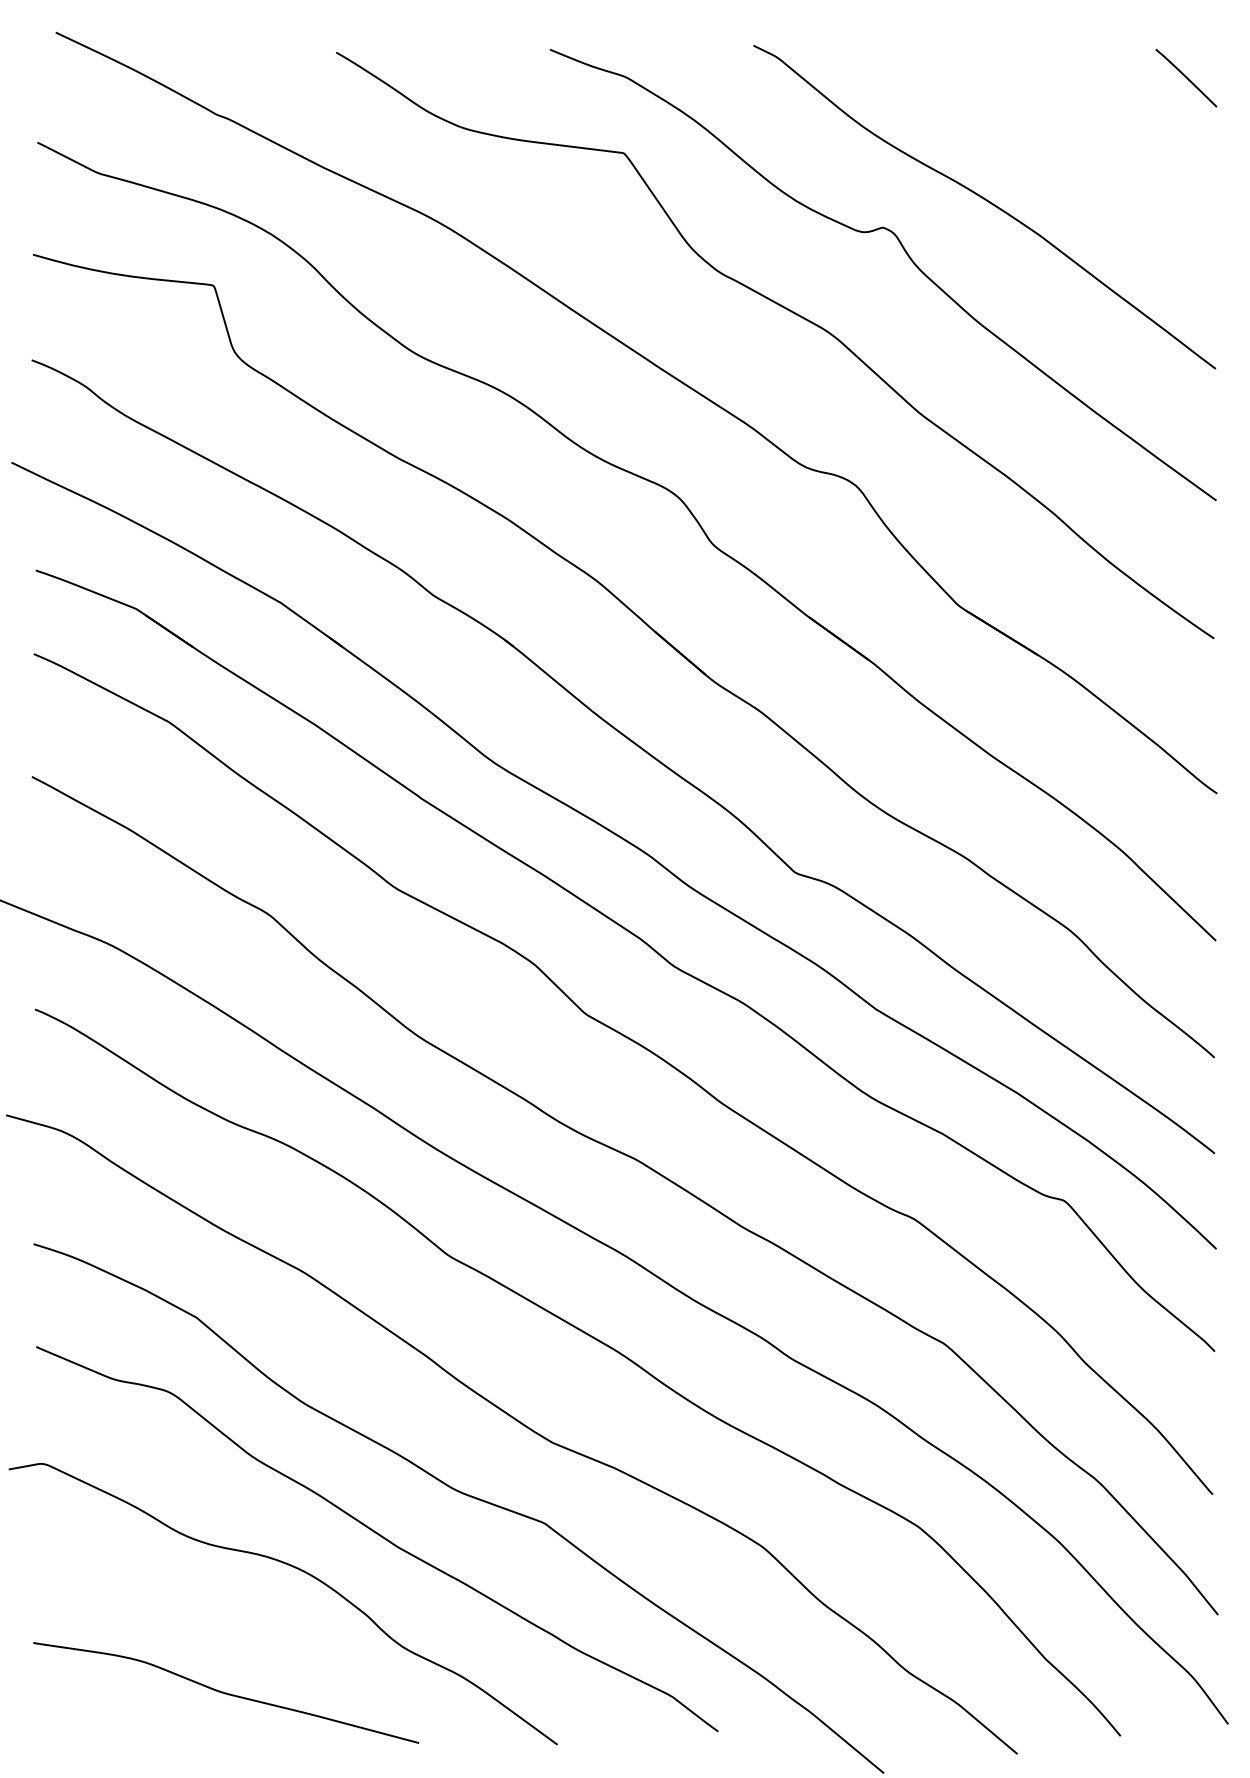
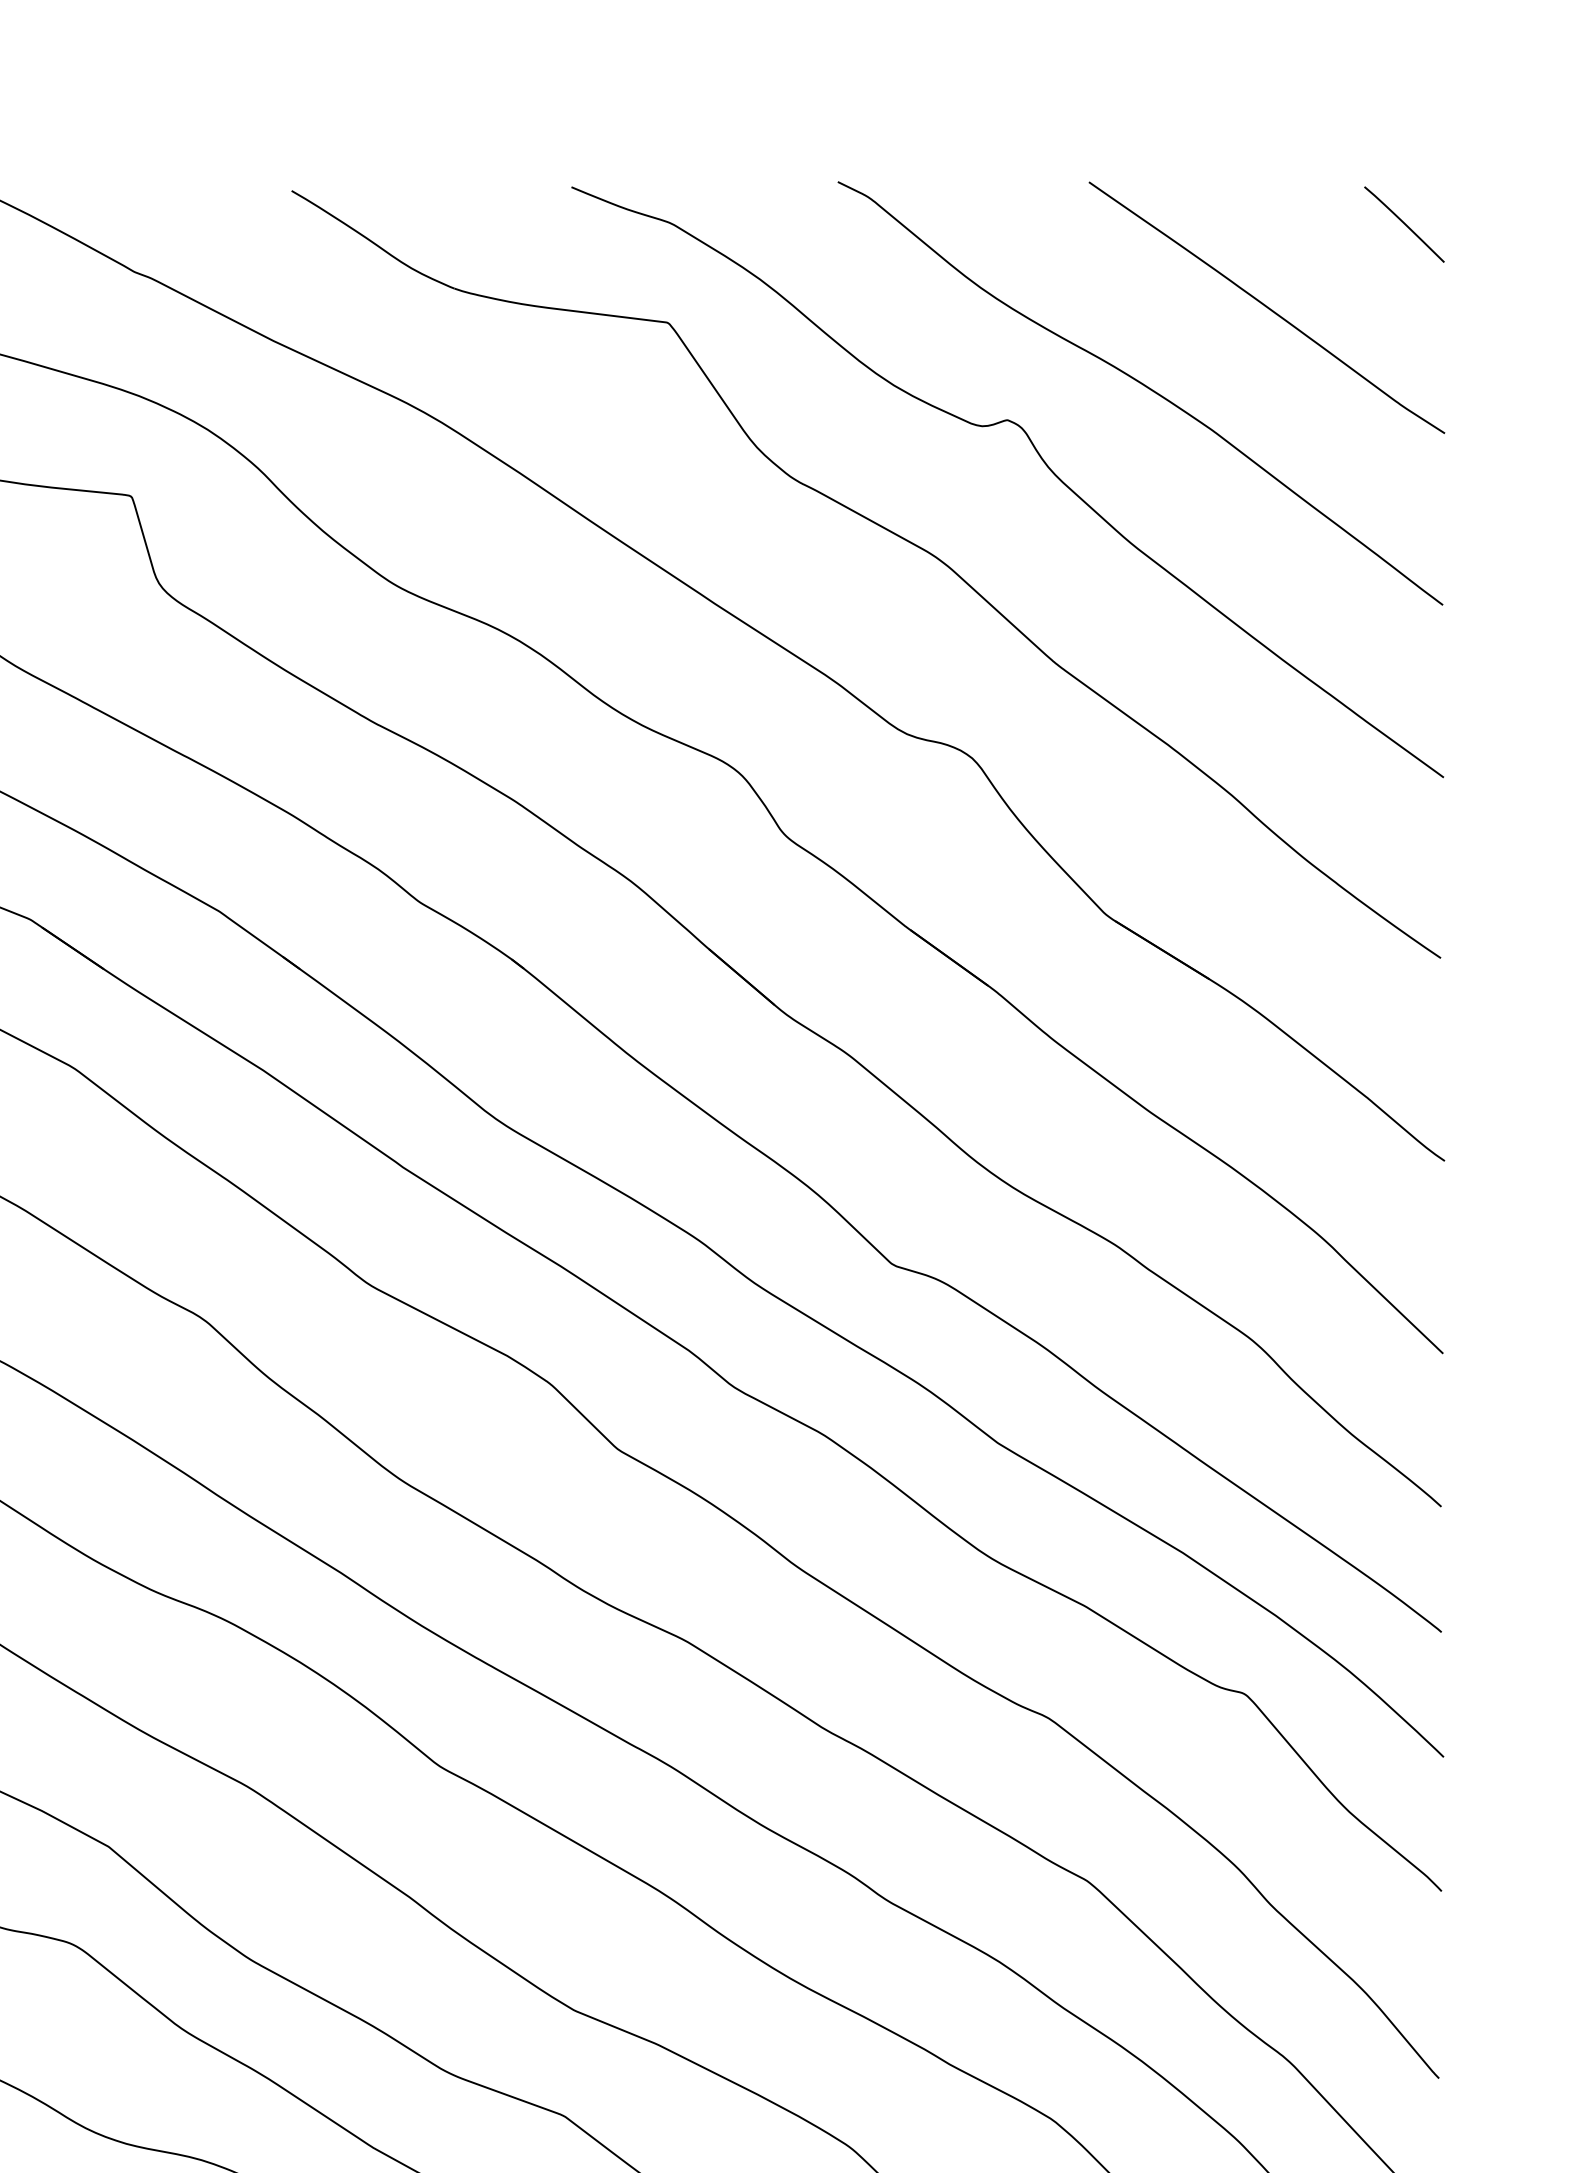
curve: (1081, 141) -> (1267, 307), added

